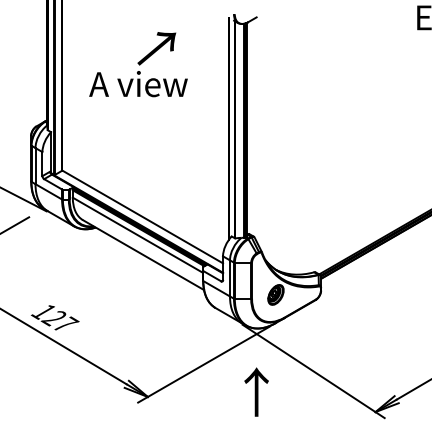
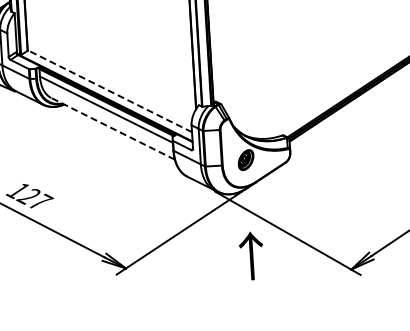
line: (142, 216) -> (109, 90), solid -> dashed
line: (143, 255) -> (113, 129), solid -> dashed
text: (256, 391) -> (251, 255), moved

